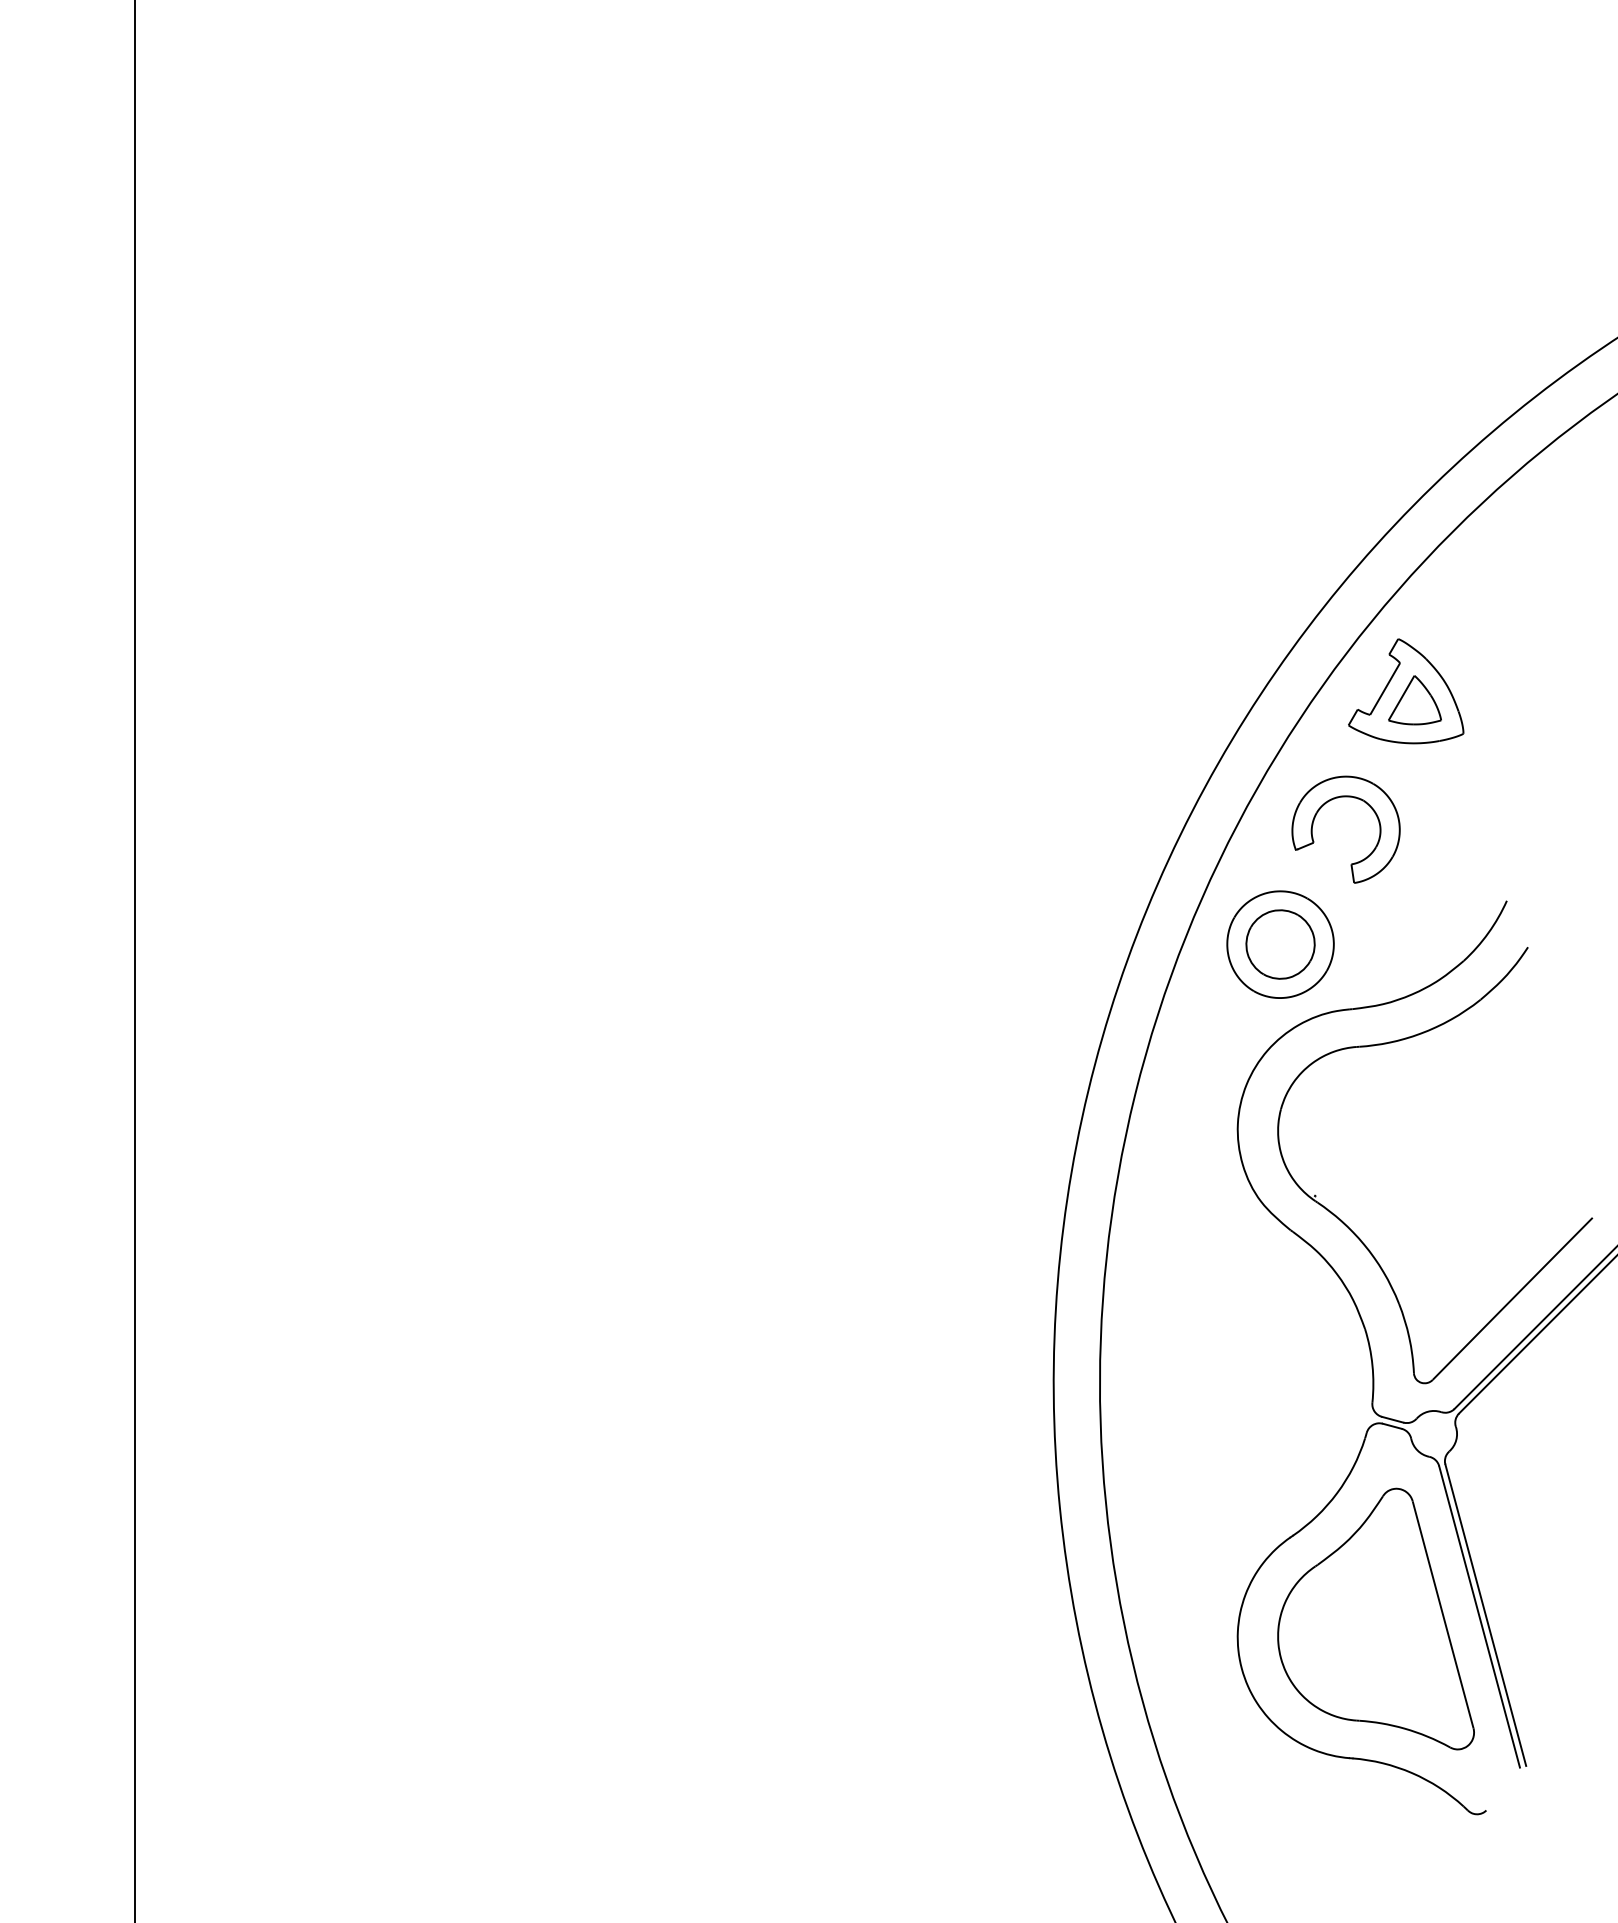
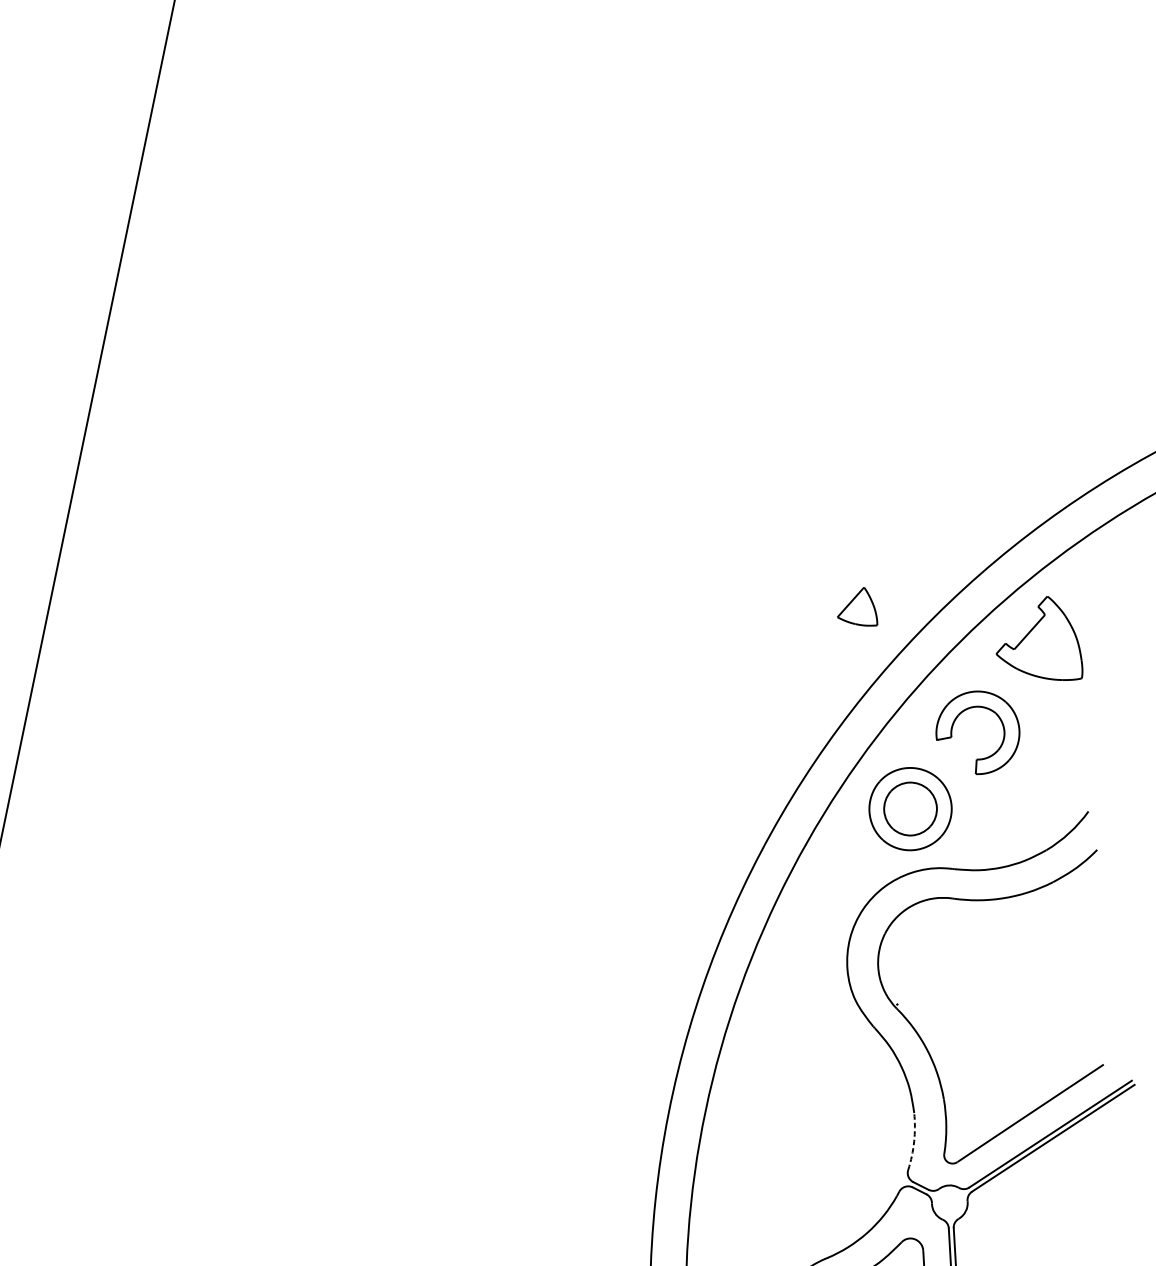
part: (1414, 700) -> (860, 606), moved
arc: (1372, 1365) -> (914, 1141), solid -> dashed

